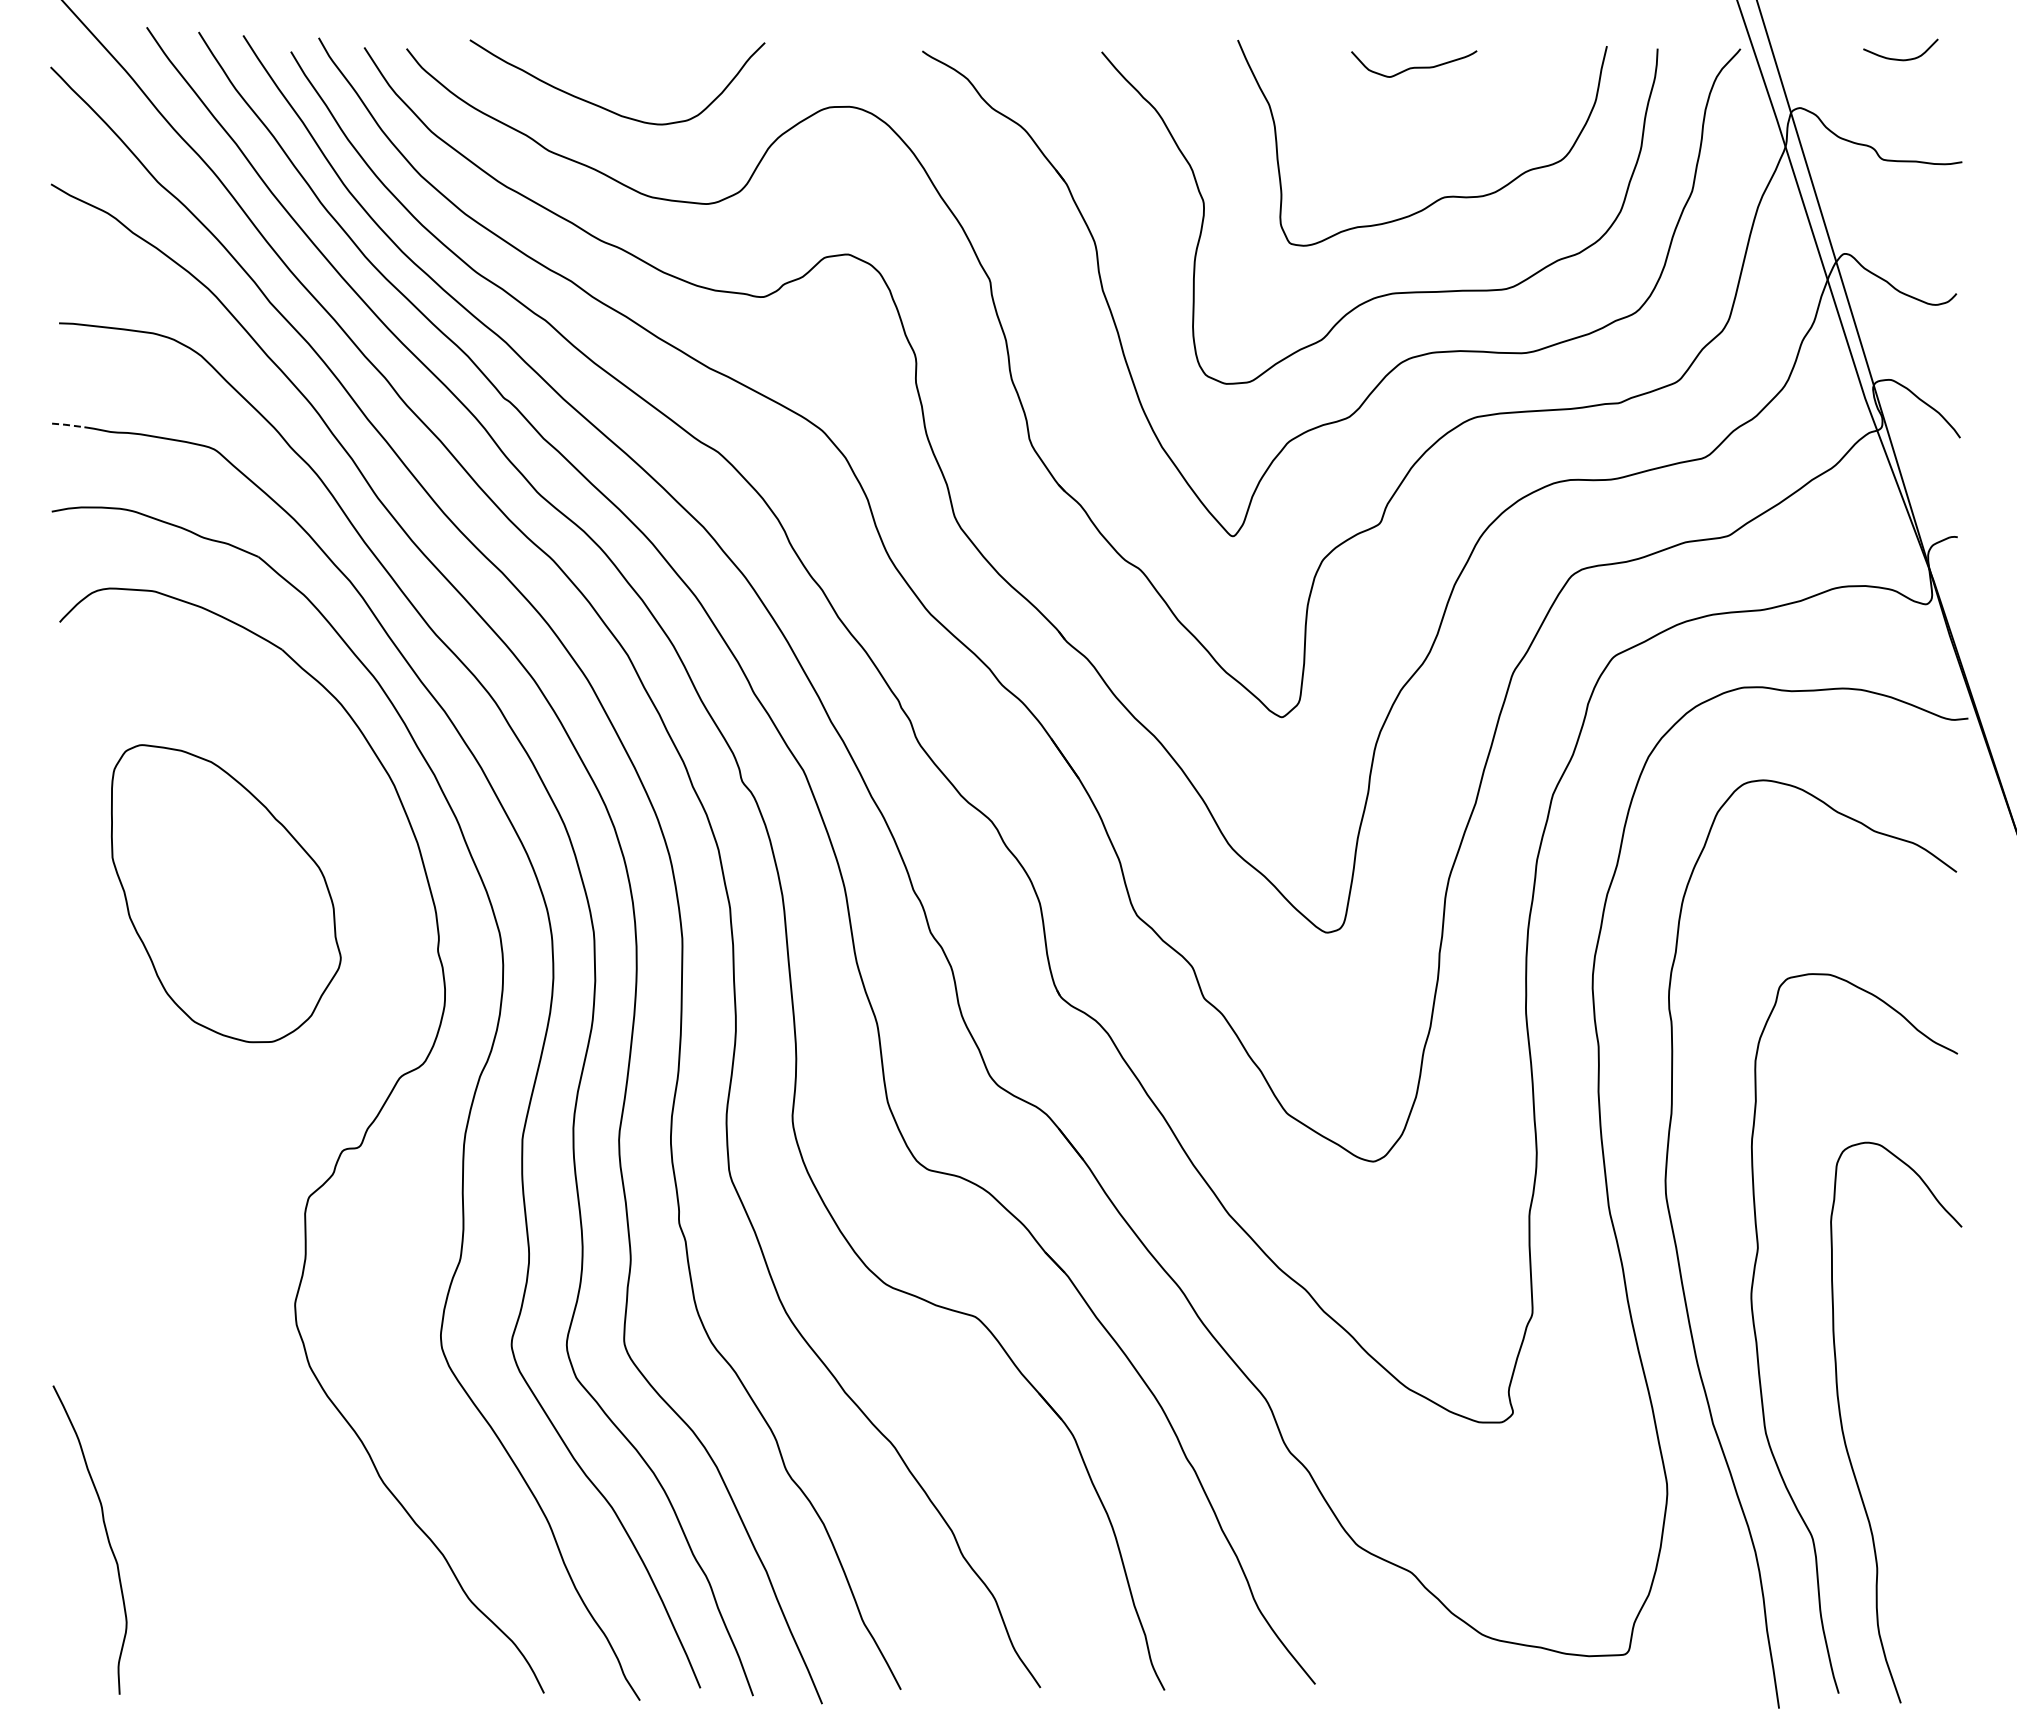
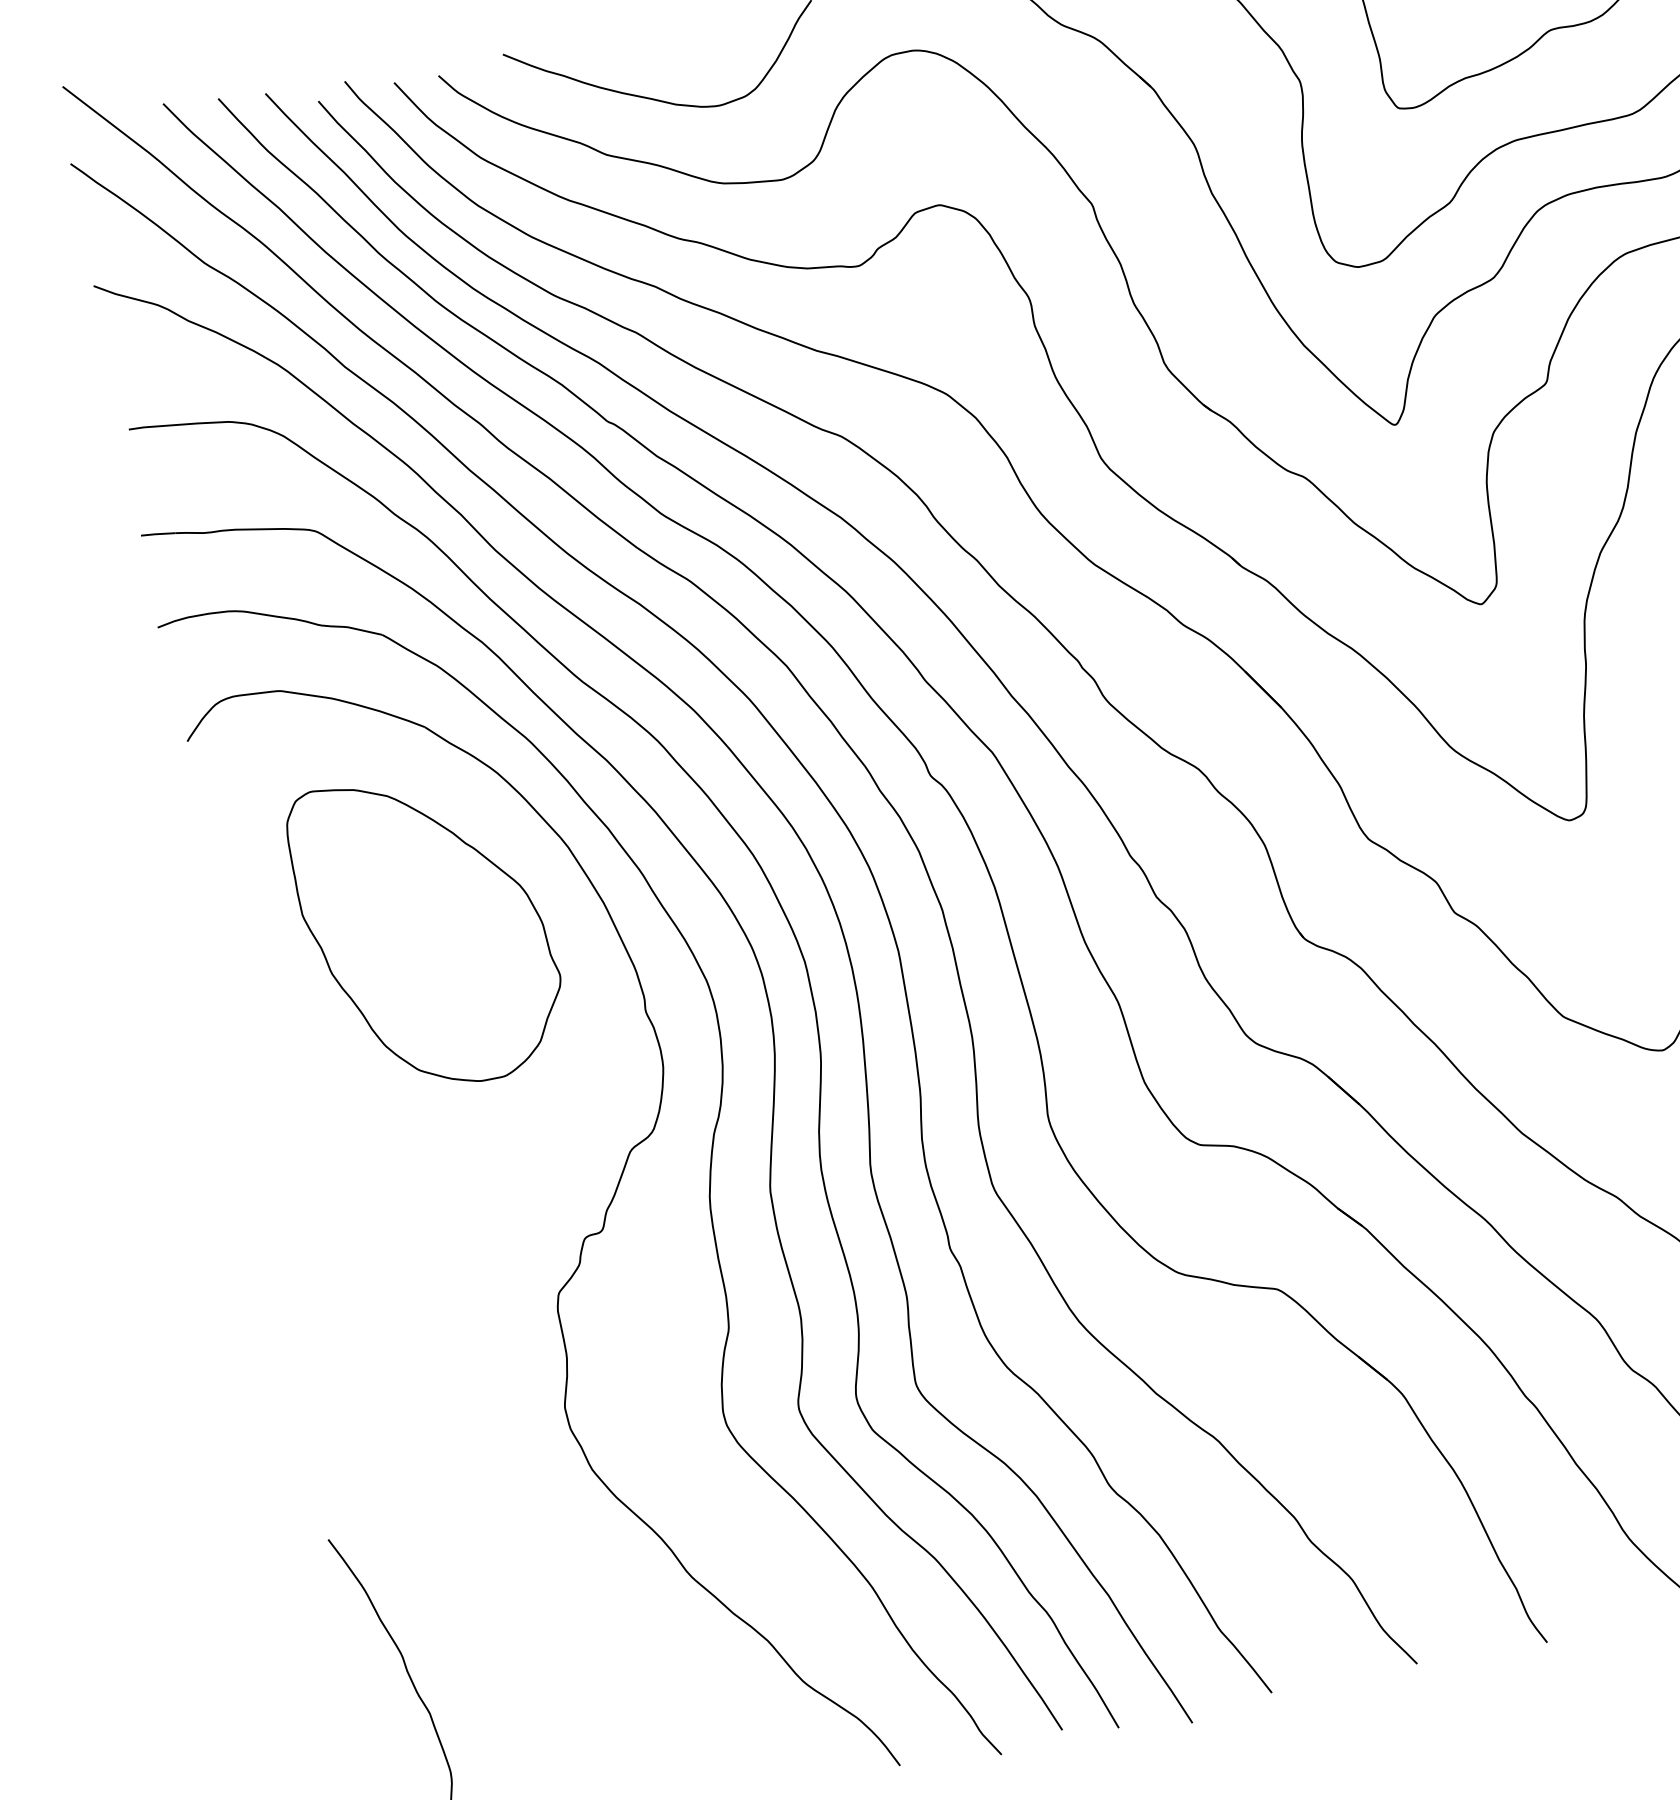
line: (67, 425) -> (157, 534), dashed -> solid
part: (226, 893) -> (428, 930), moved

